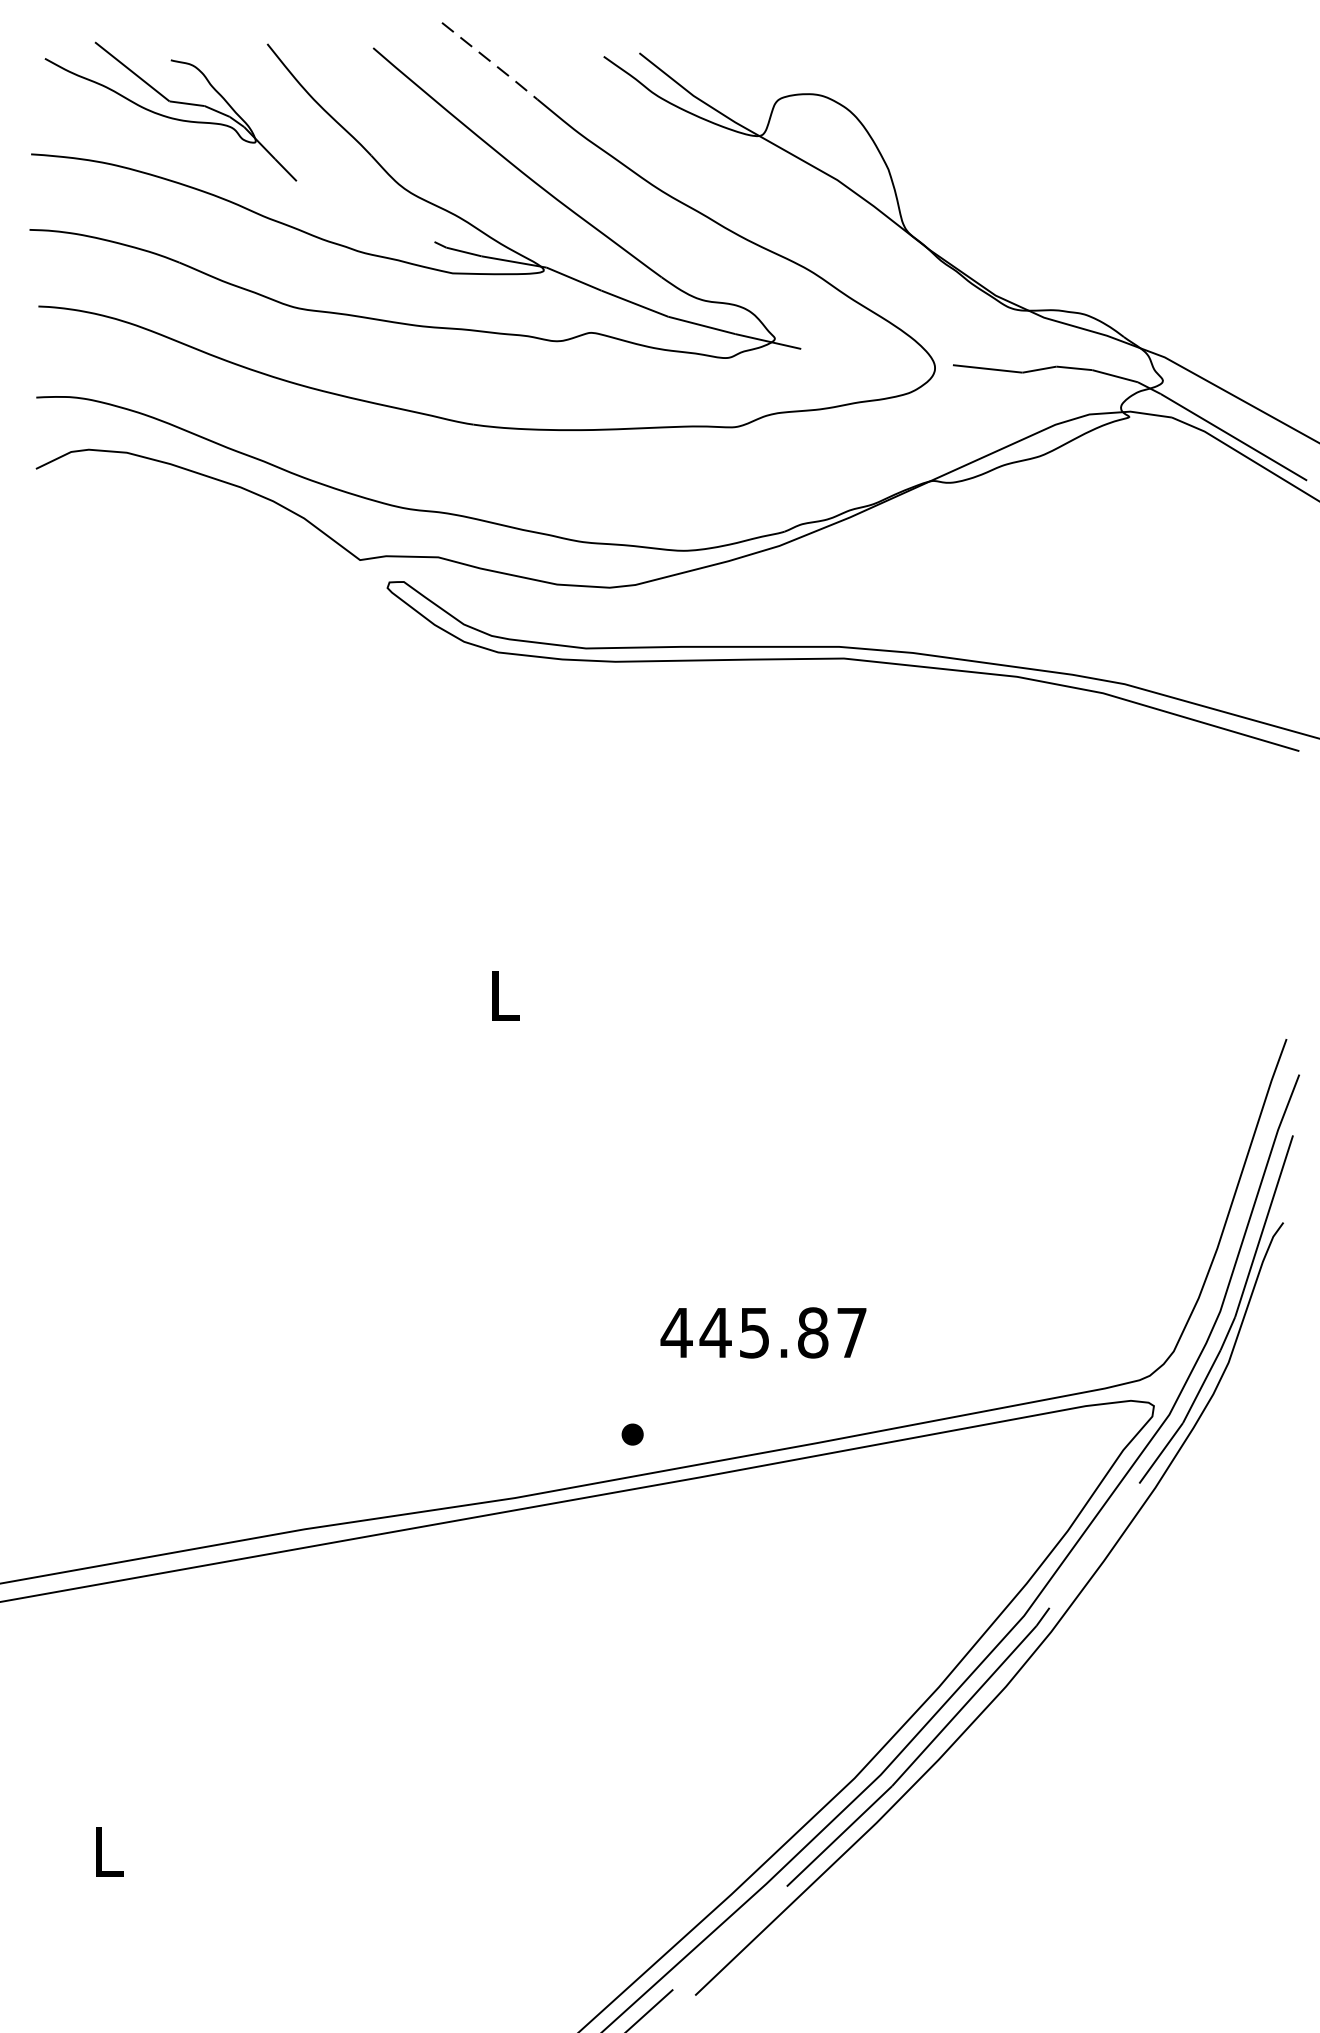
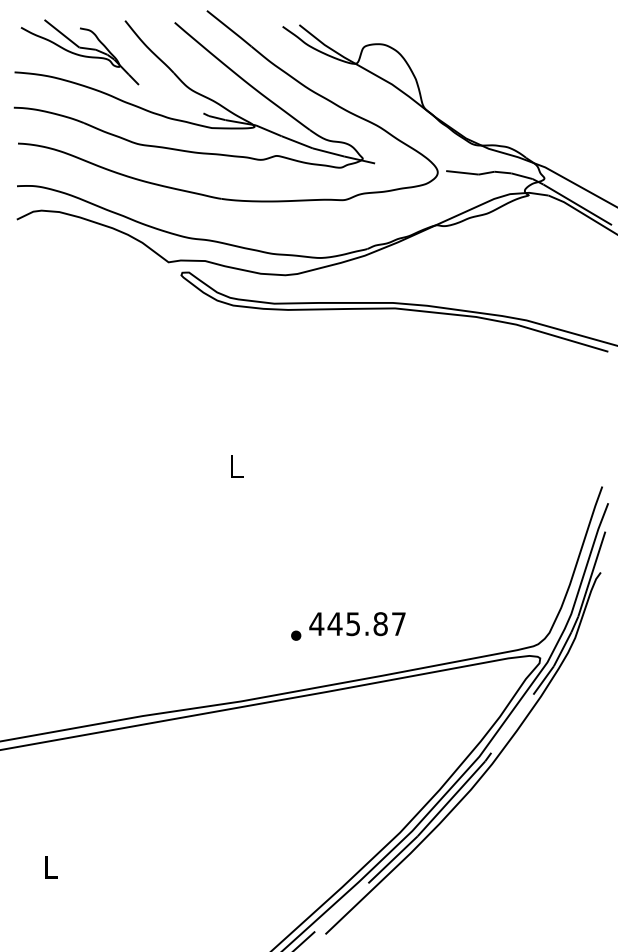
line: (490, 62) -> (229, 29), dashed -> solid
part: (633, 1434) -> (296, 635), moved

